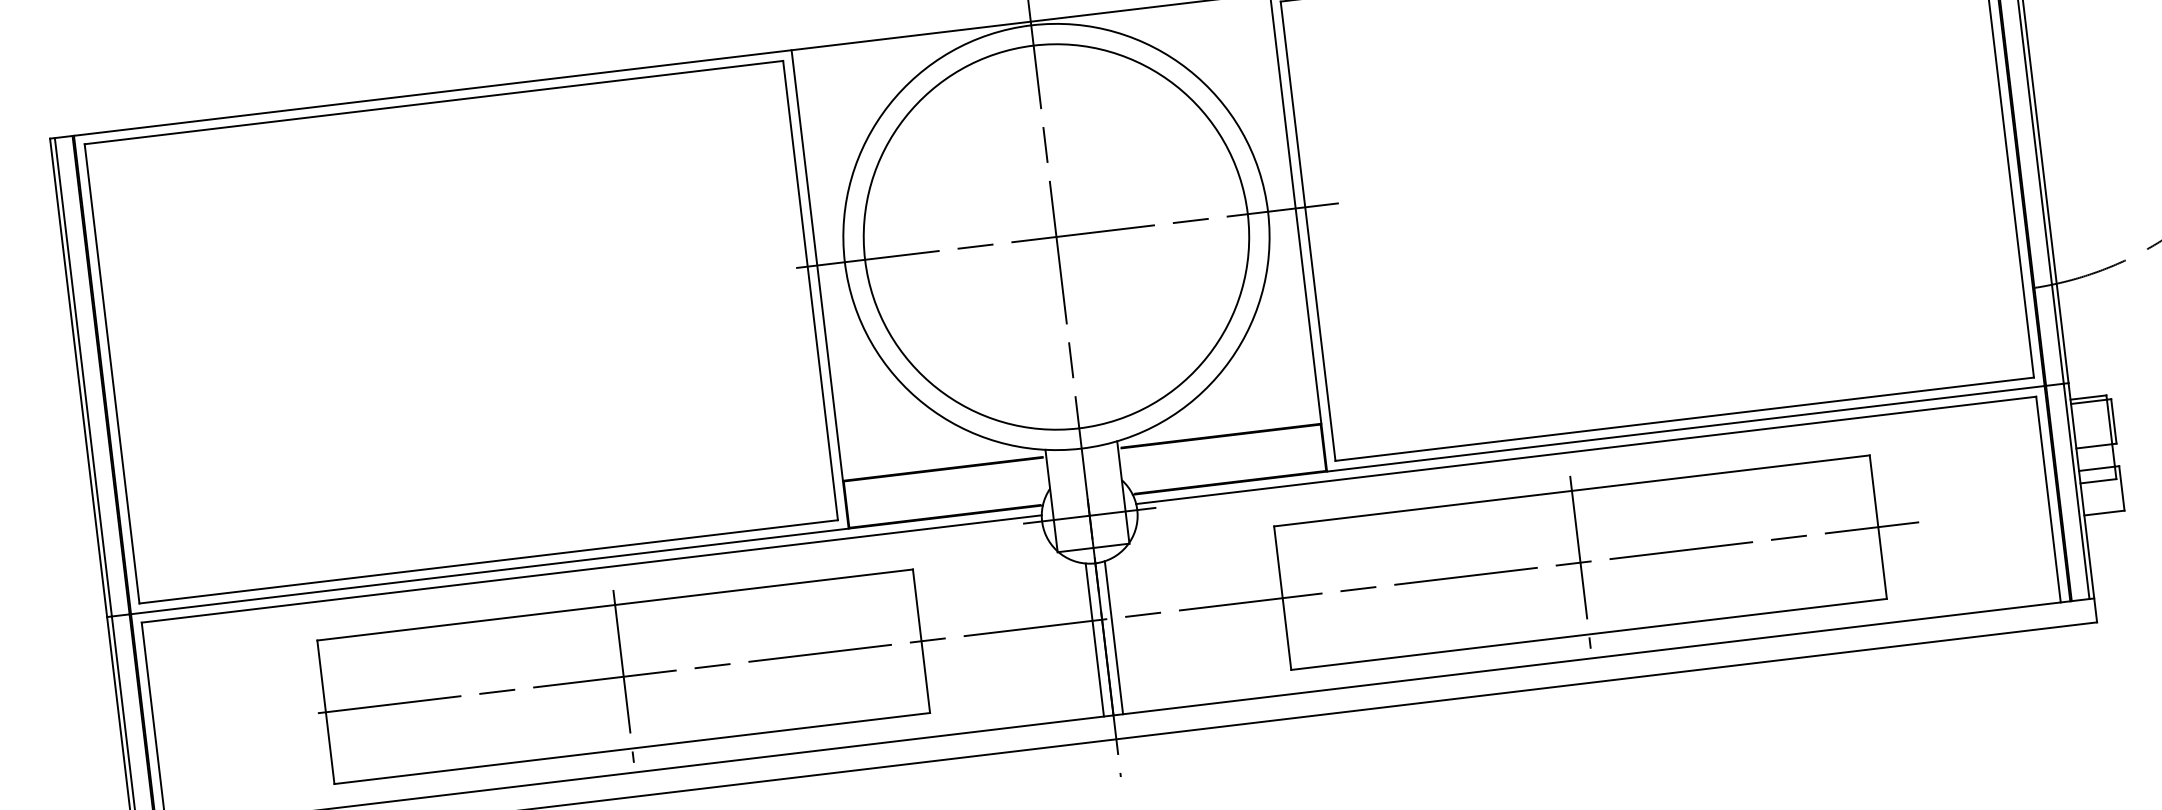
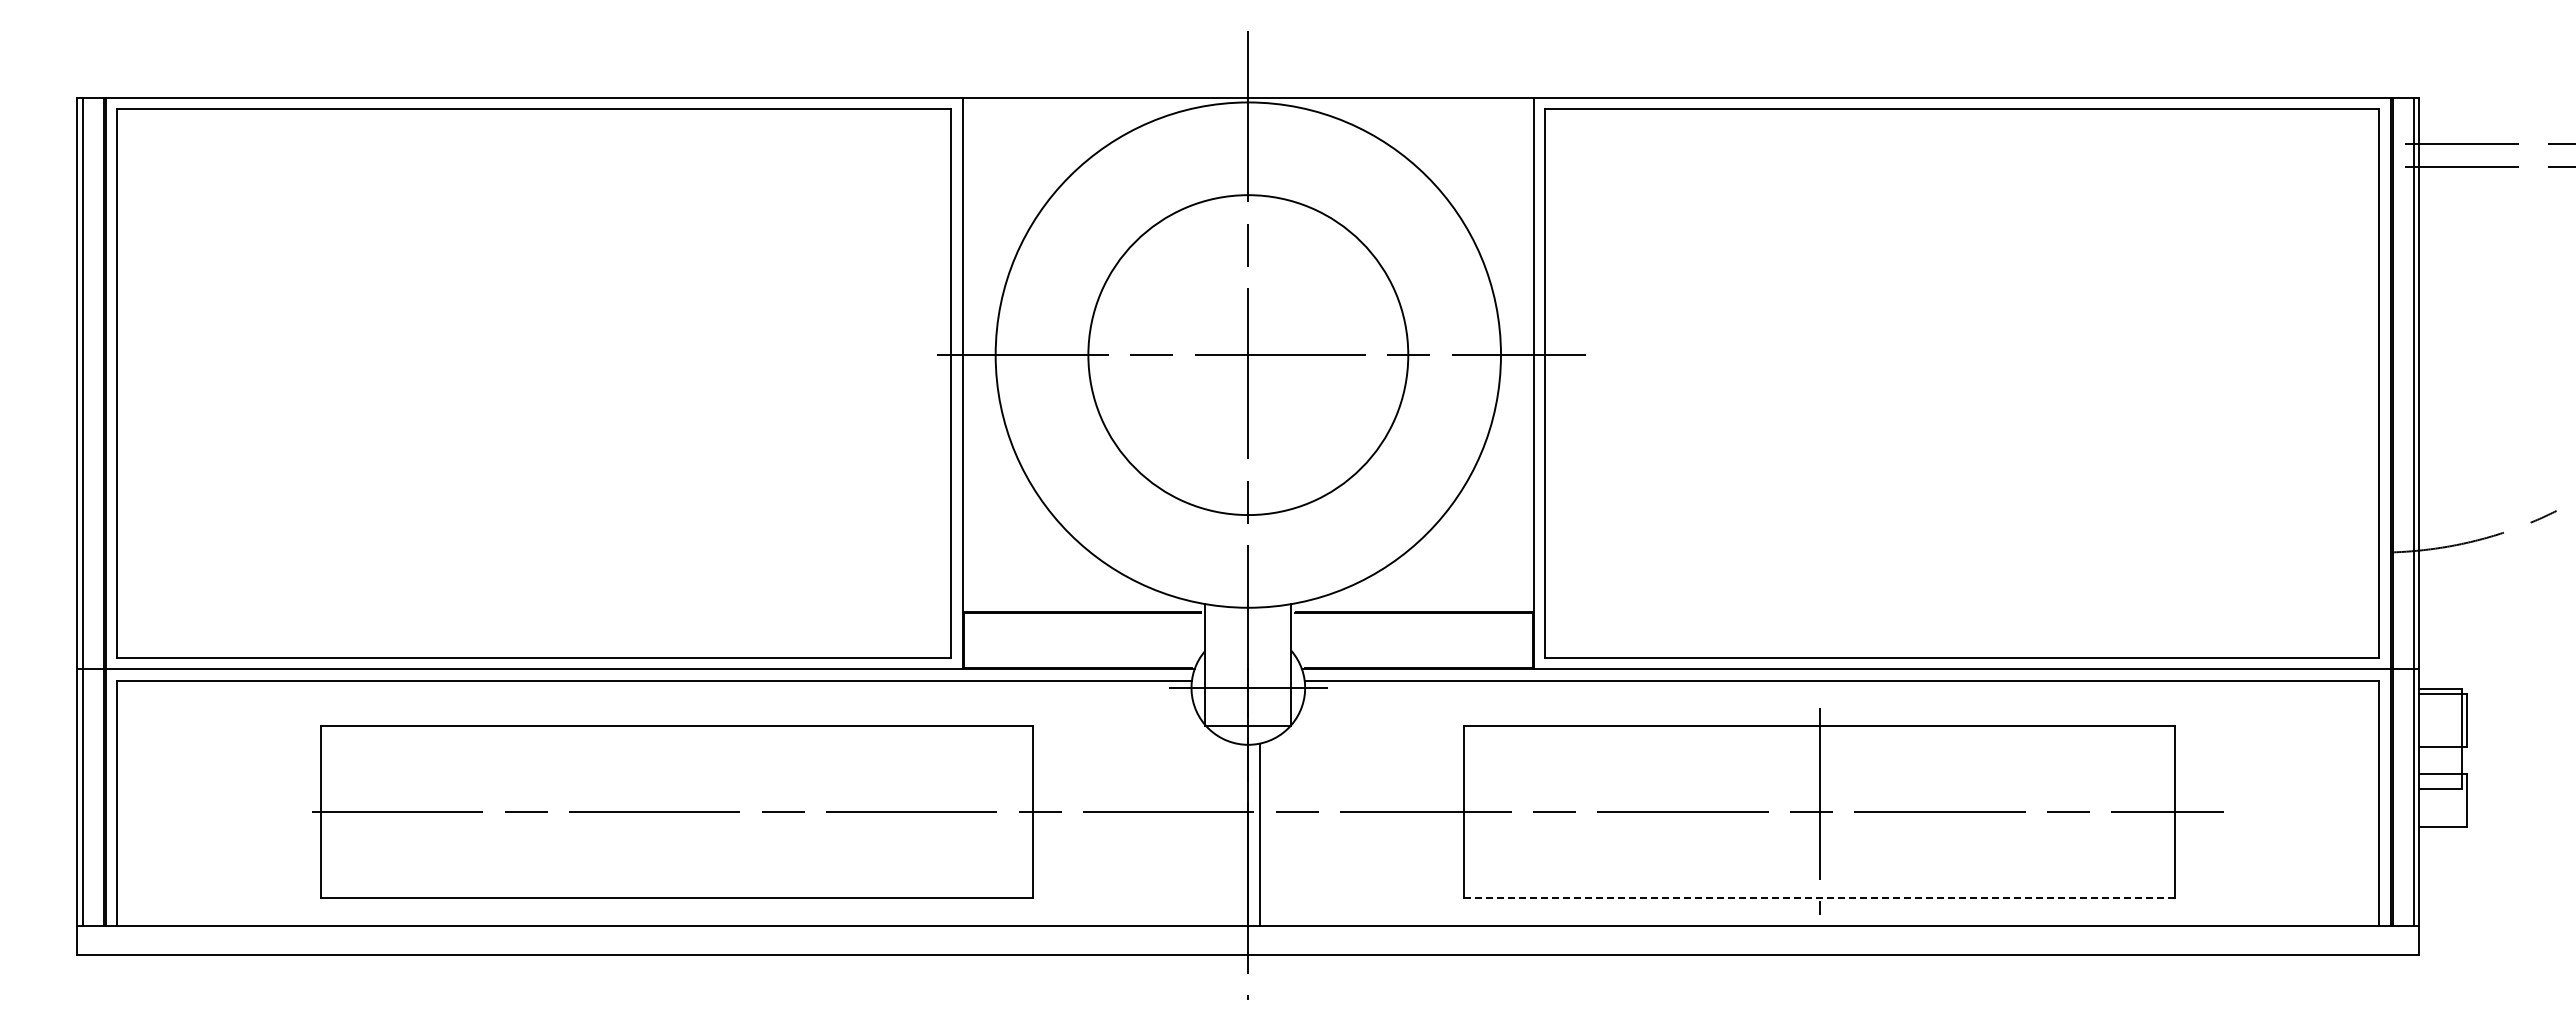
circle: (1055, 236) -> (1247, 354), size x0.7
line: (1588, 634) -> (1819, 897), solid -> dashed
line: (1094, 639) -> (1236, 834), removed
line: (623, 676) -> (677, 811), removed

